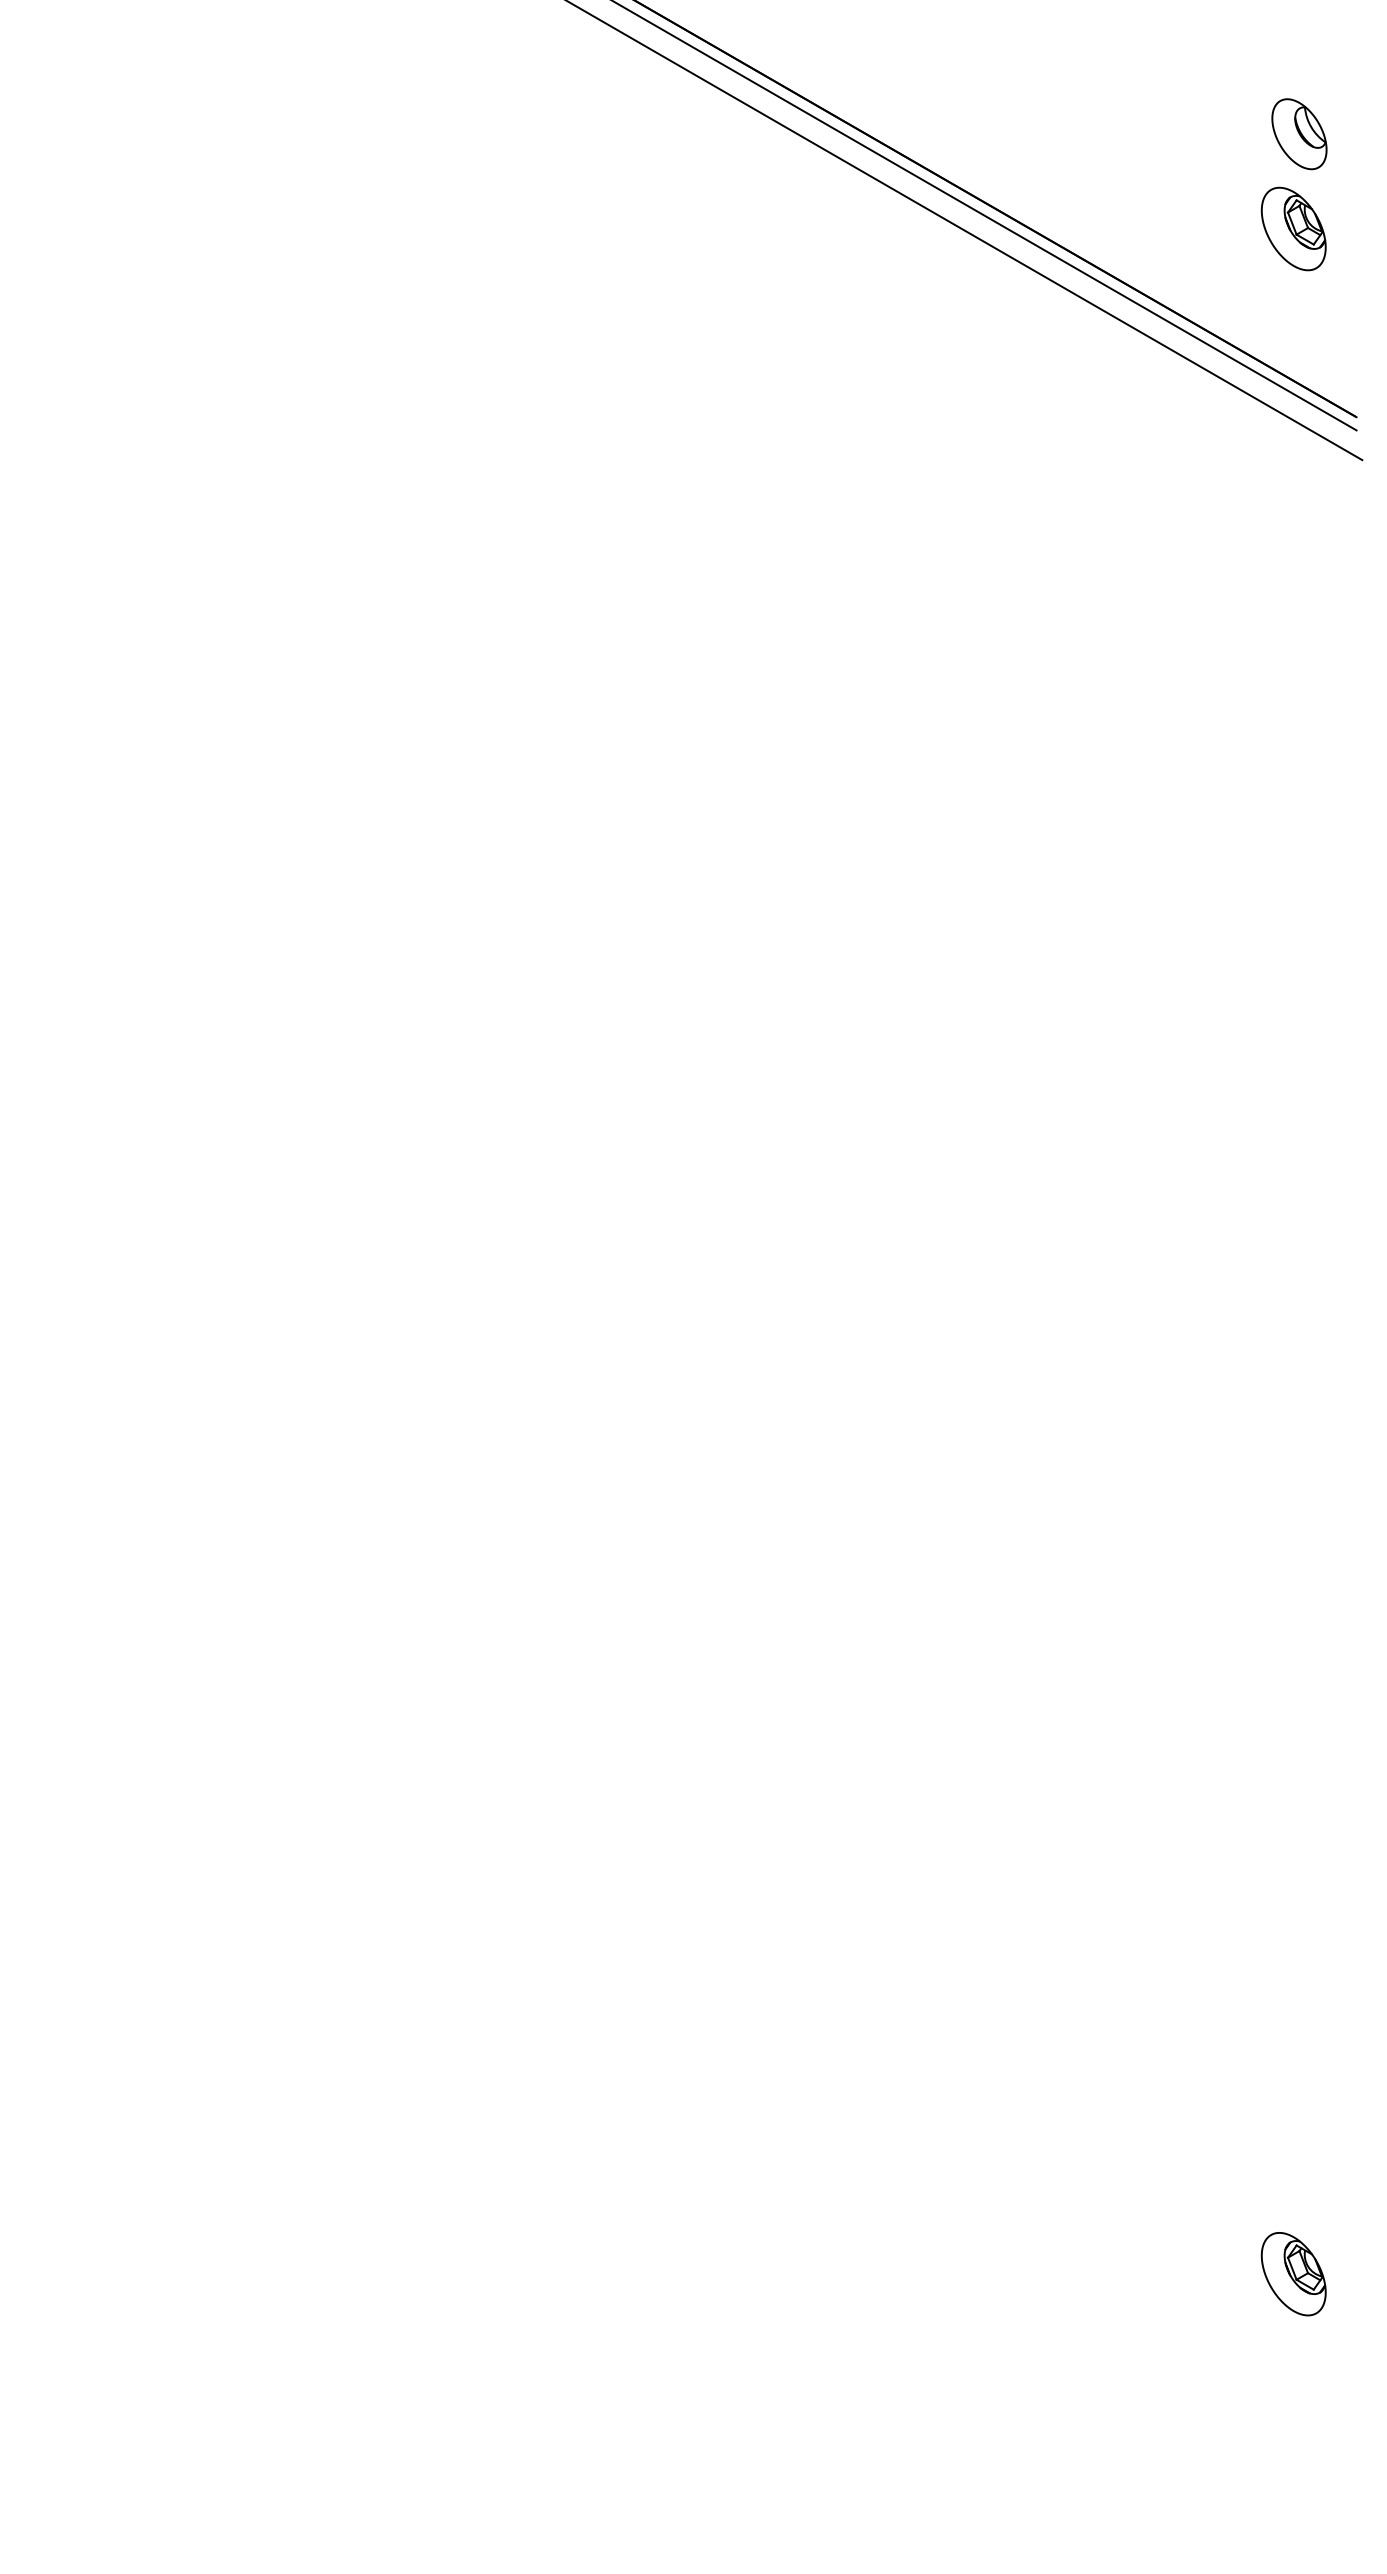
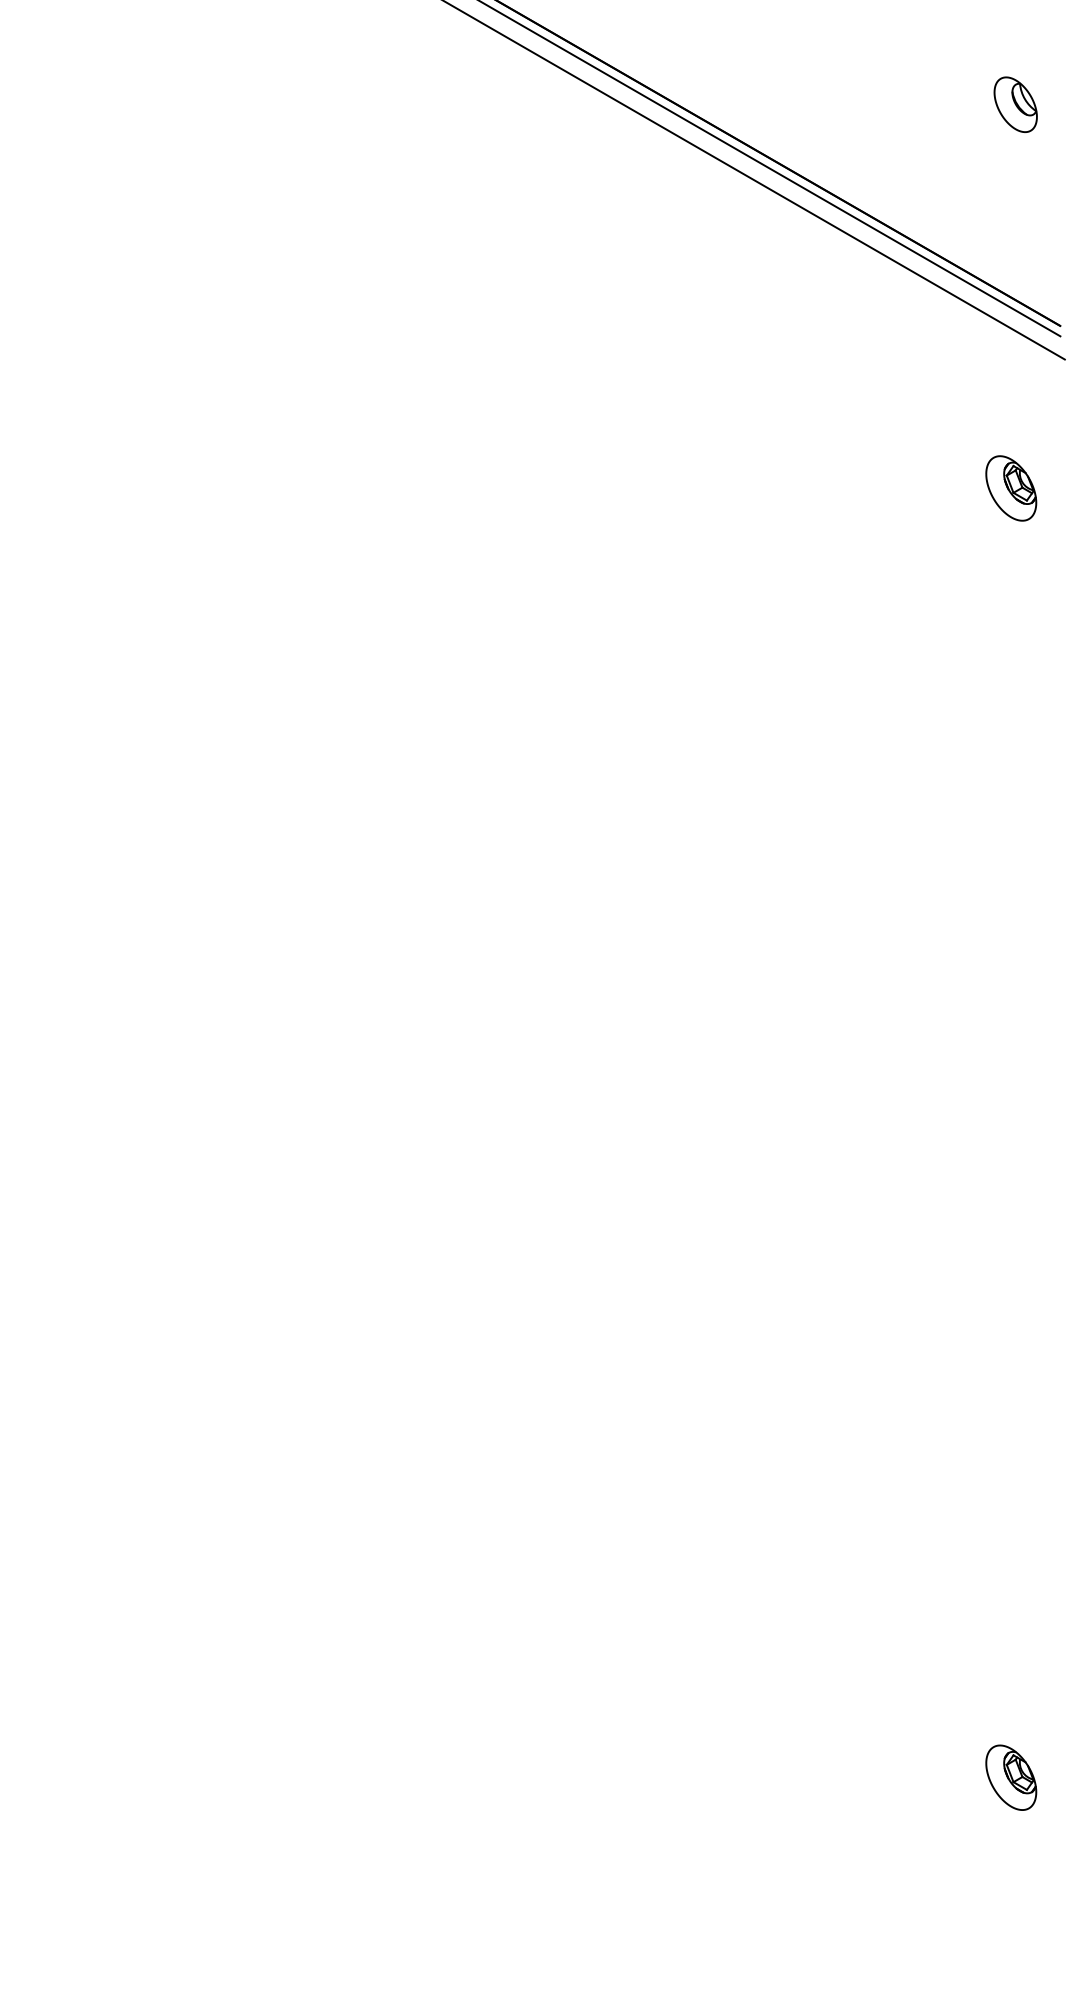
part: (1293, 228) -> (1011, 488), moved

